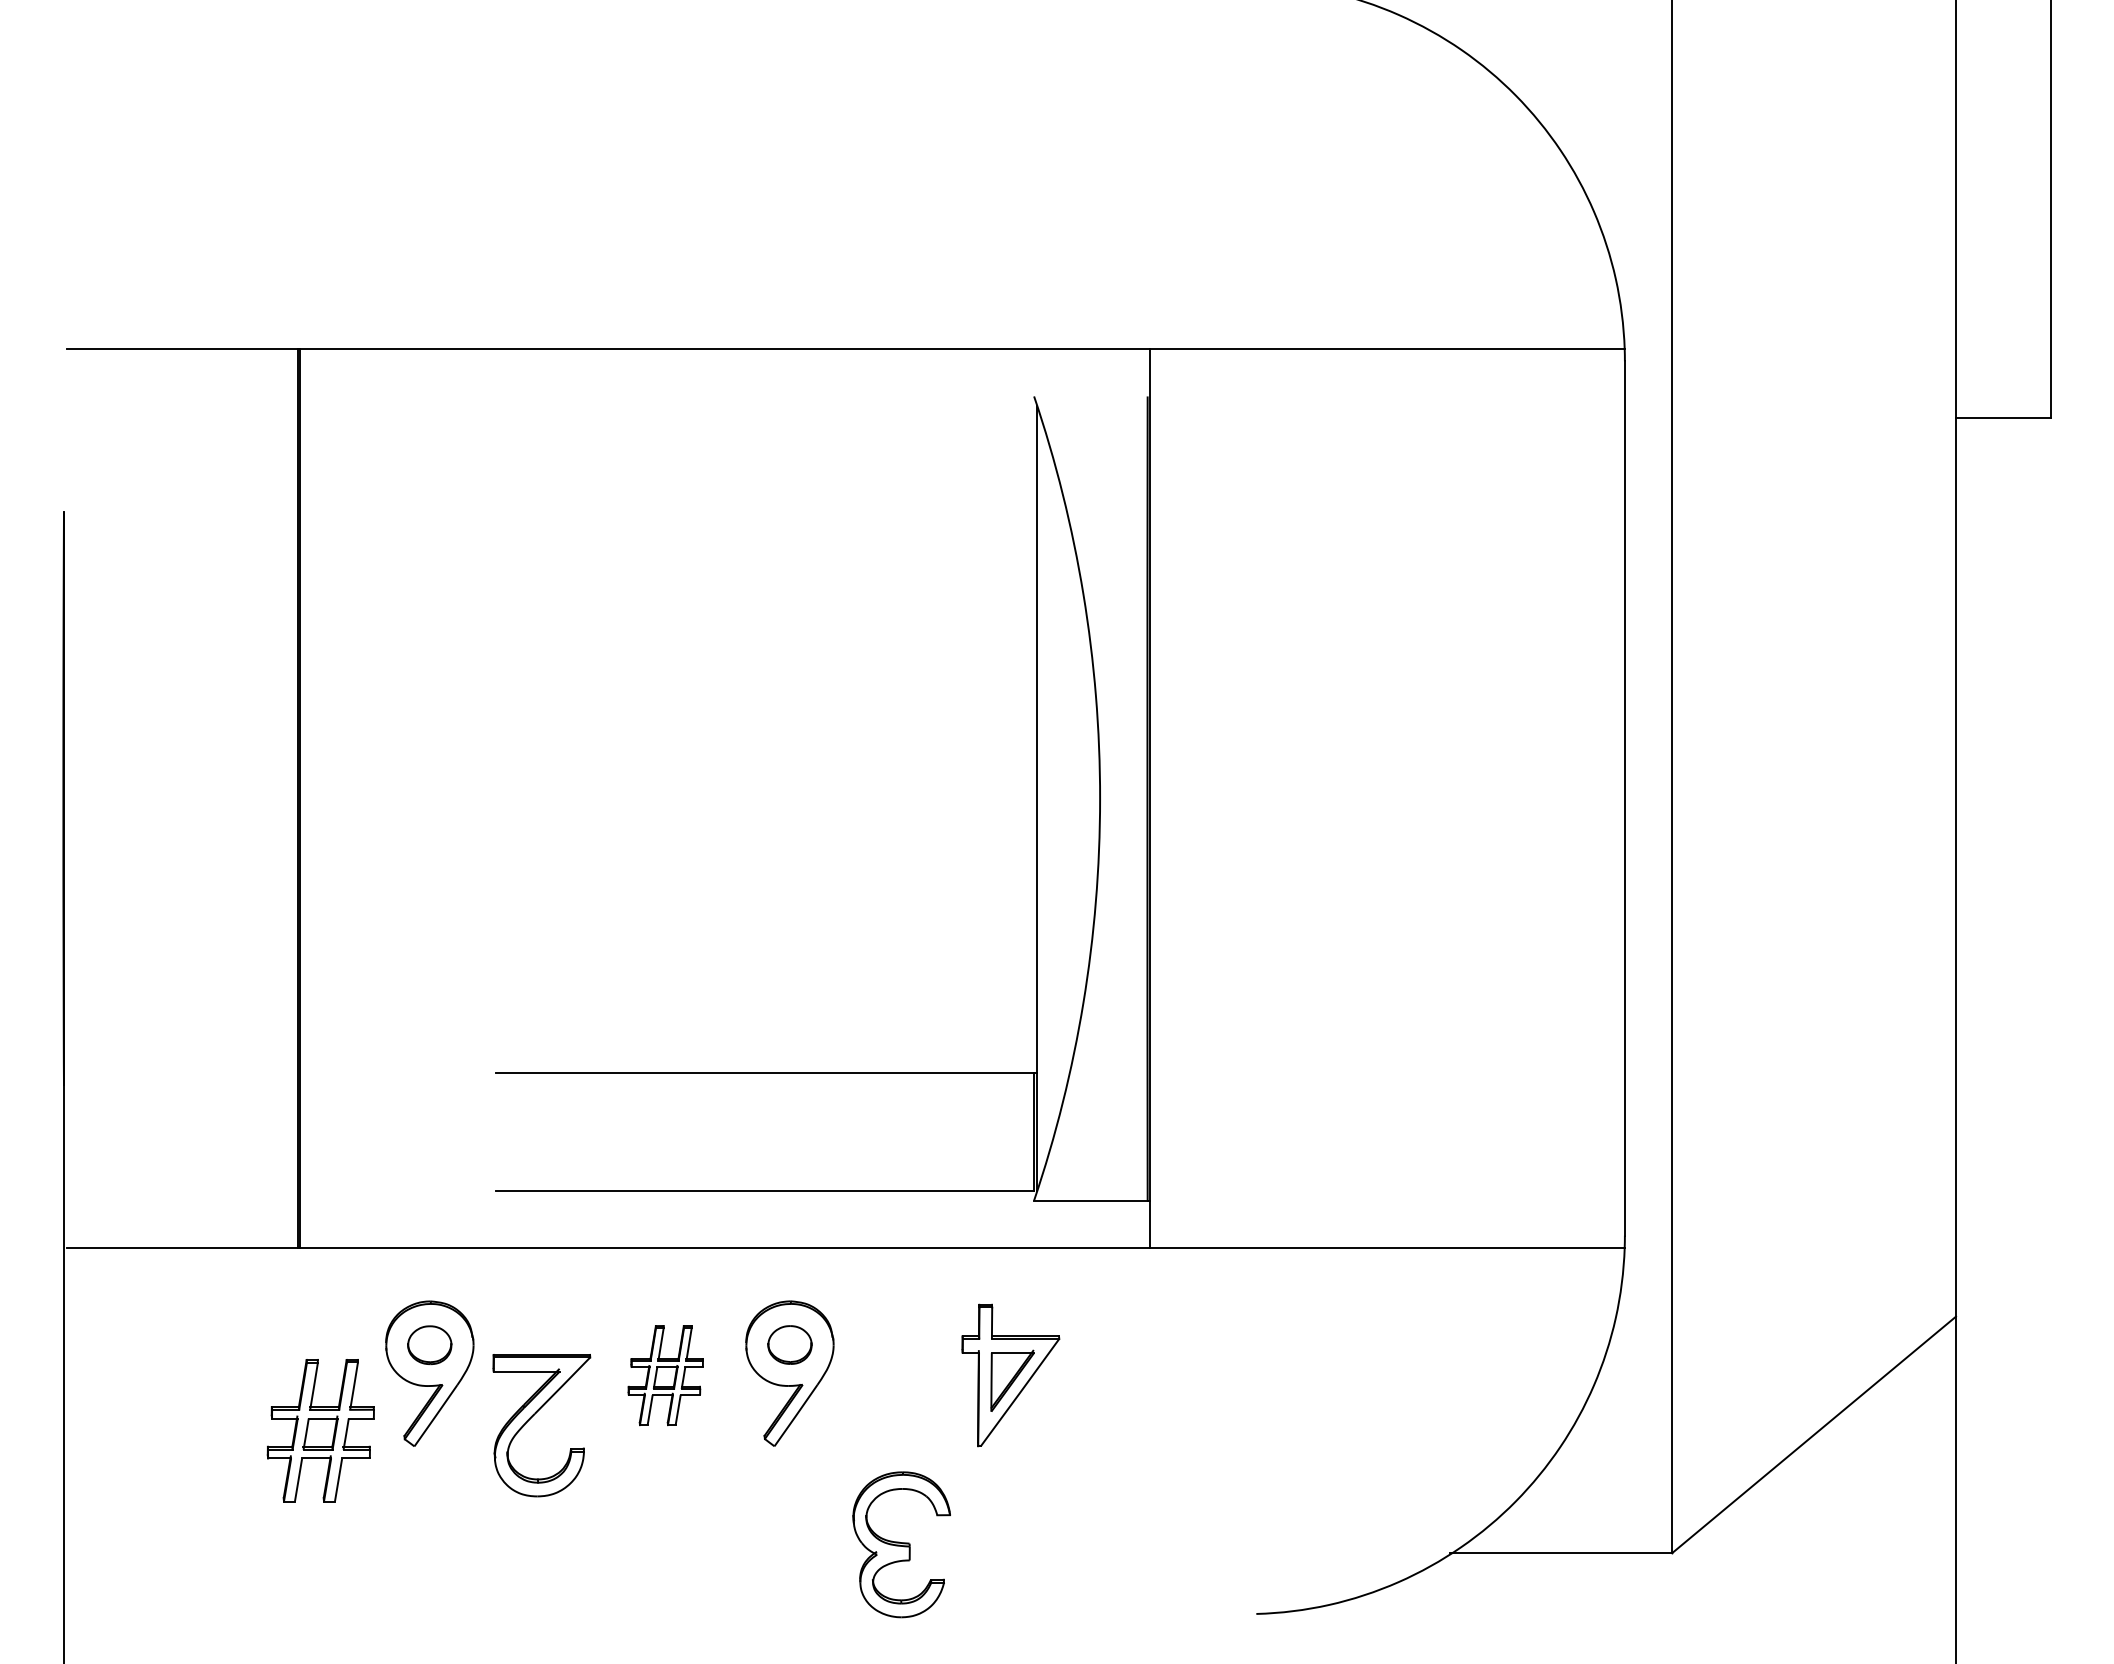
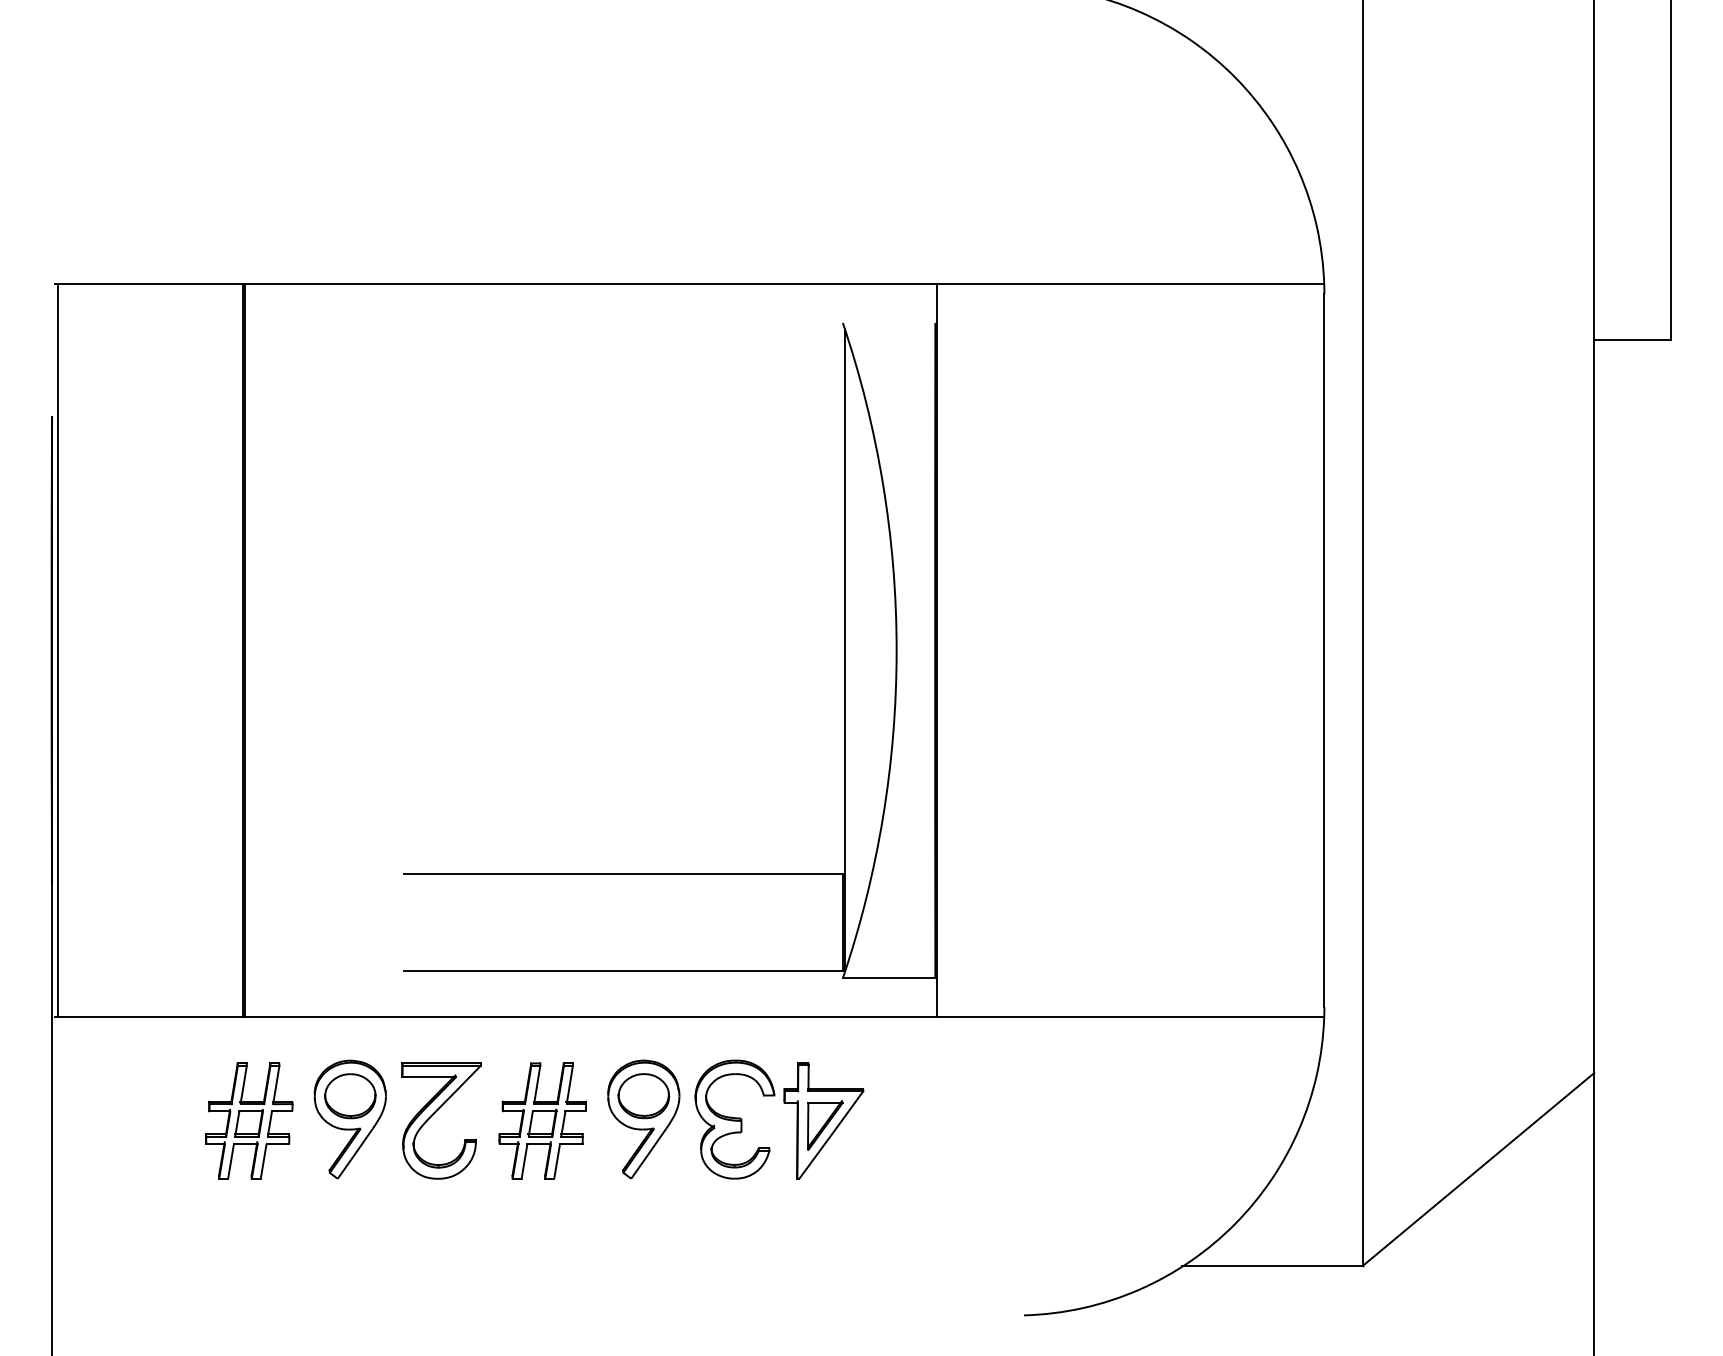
line: (70, 798) -> (57, 650), added
part: (789, 1344) -> (643, 1095), size x1.43
part: (429, 1345) -> (350, 1096), size x1.43
part: (665, 1375) -> (542, 1121), size x1.43
part: (533, 1416) -> (434, 1113), moved
part: (320, 1430) -> (248, 1121), moved
part: (901, 1544) -> (734, 1119), moved

